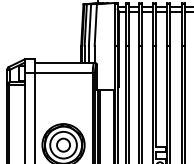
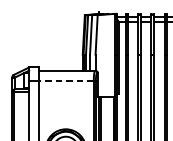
line: (64, 73) -> (66, 81), solid -> dashed

